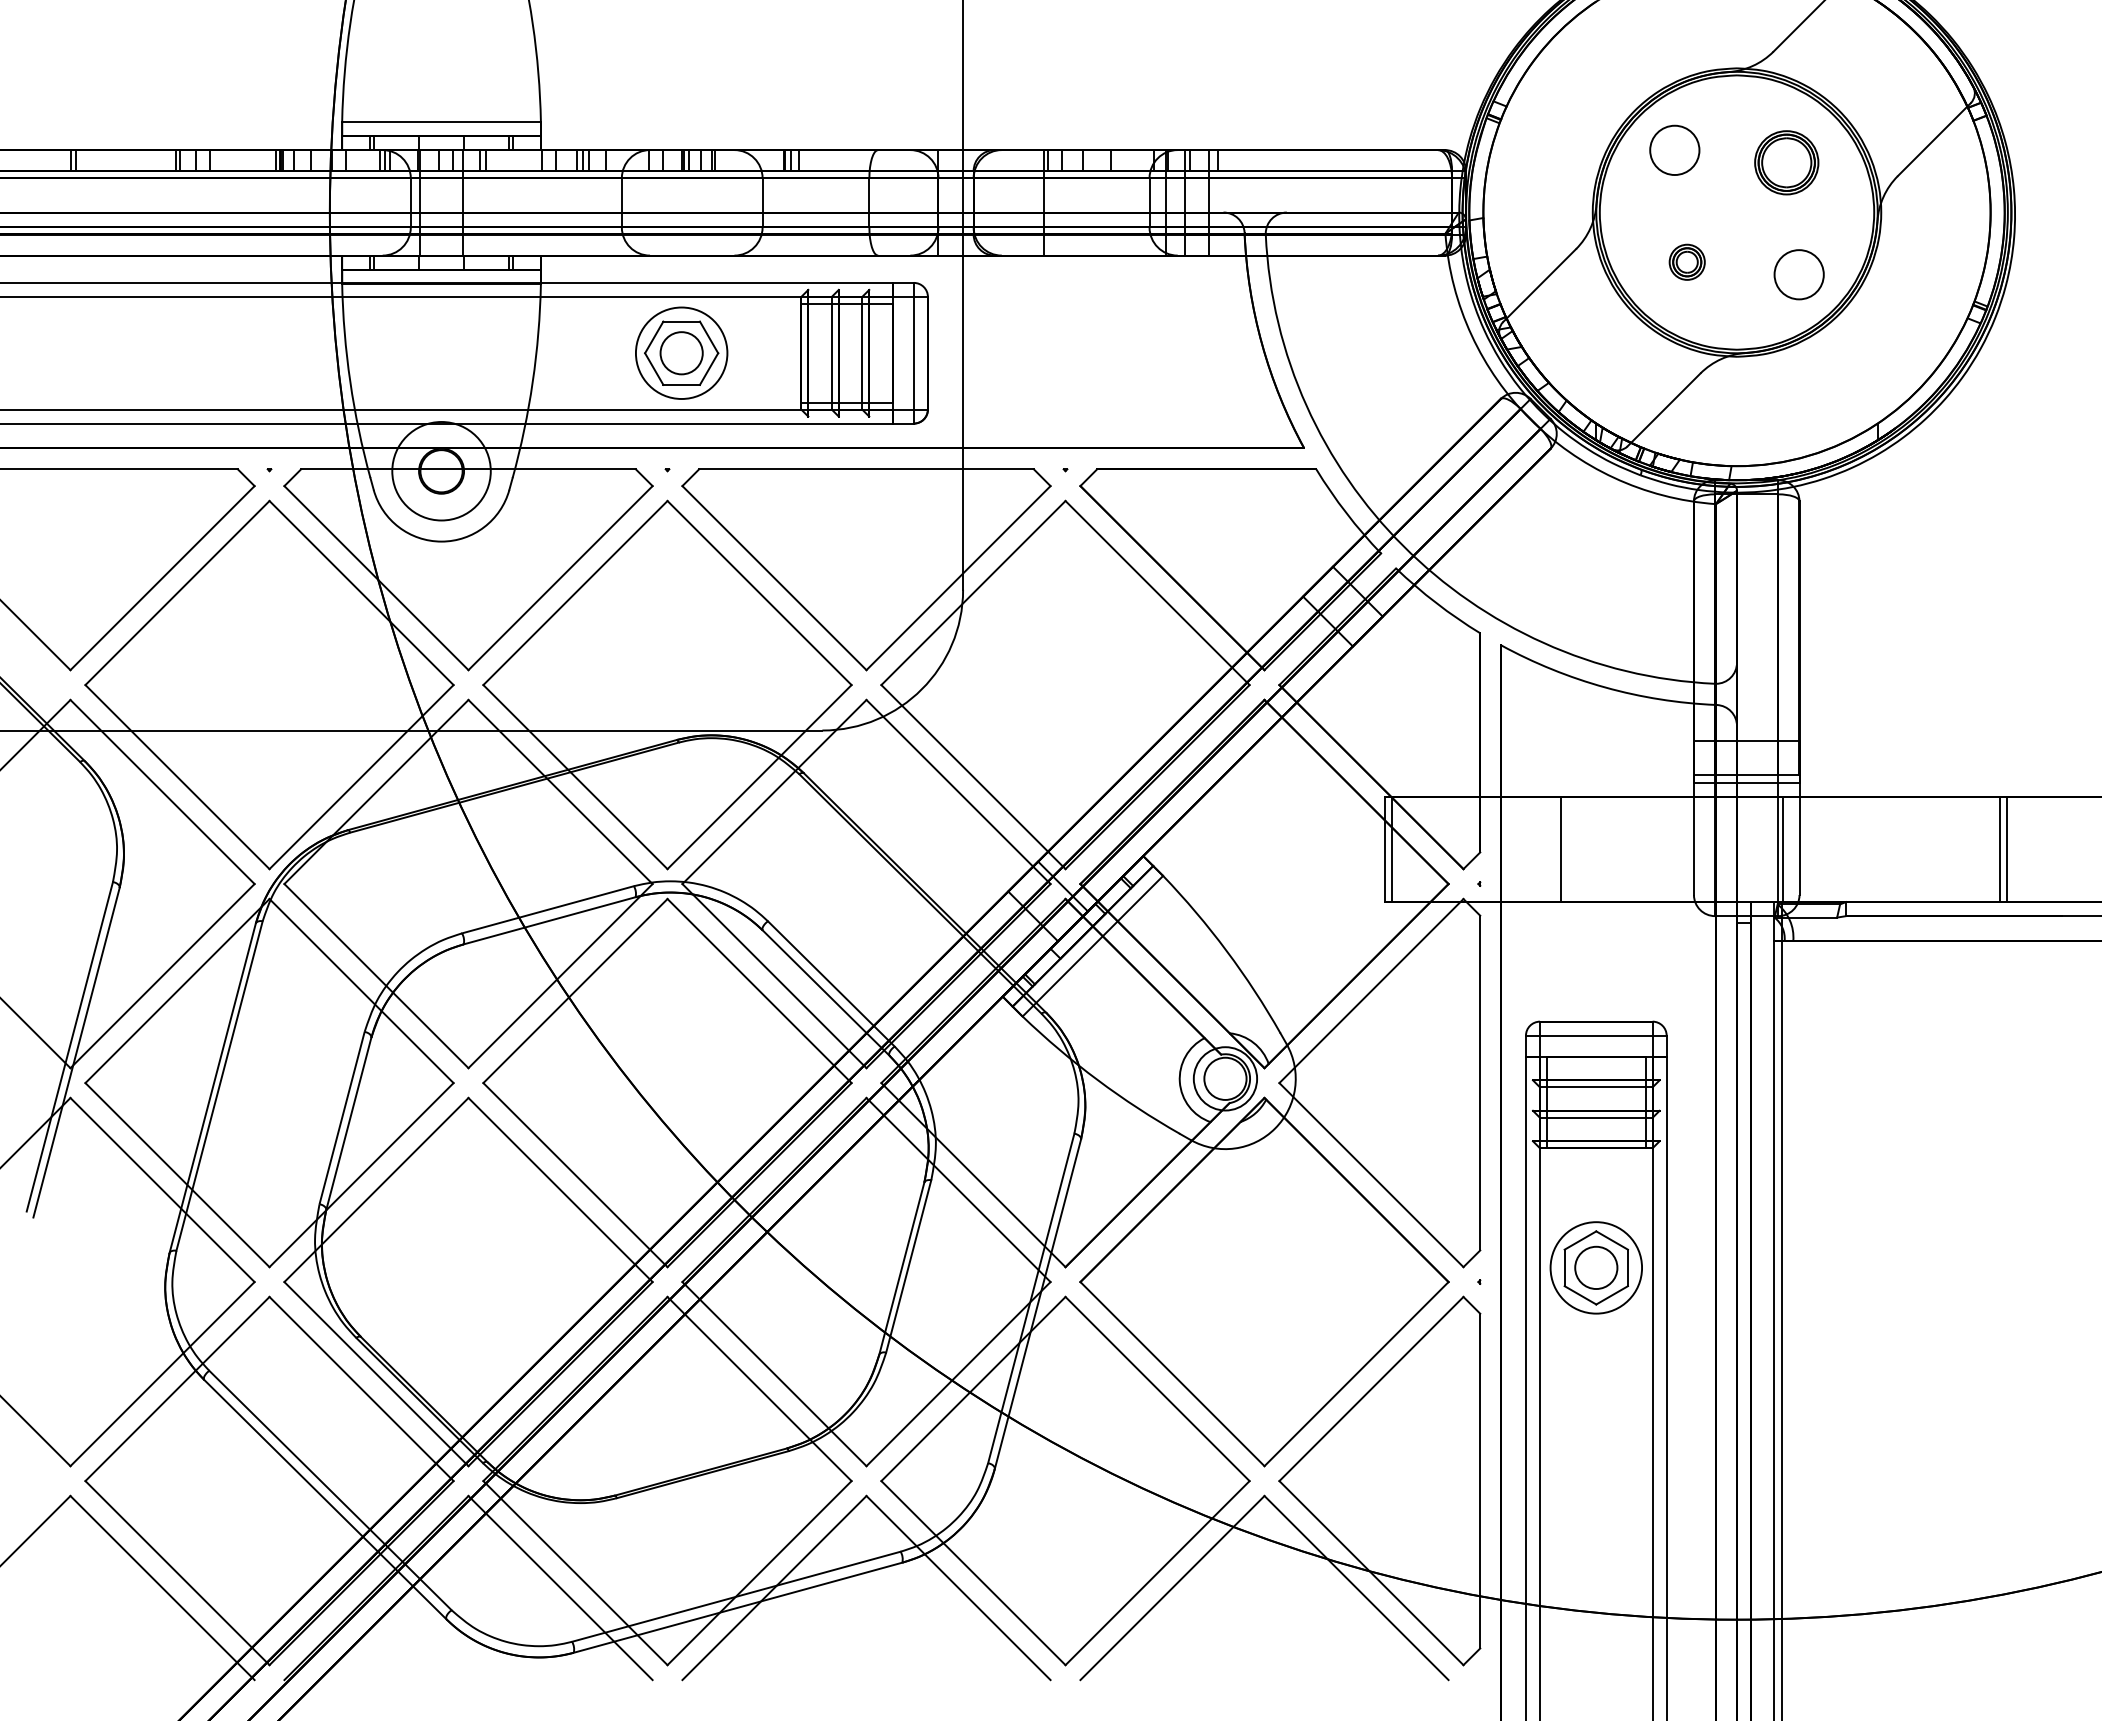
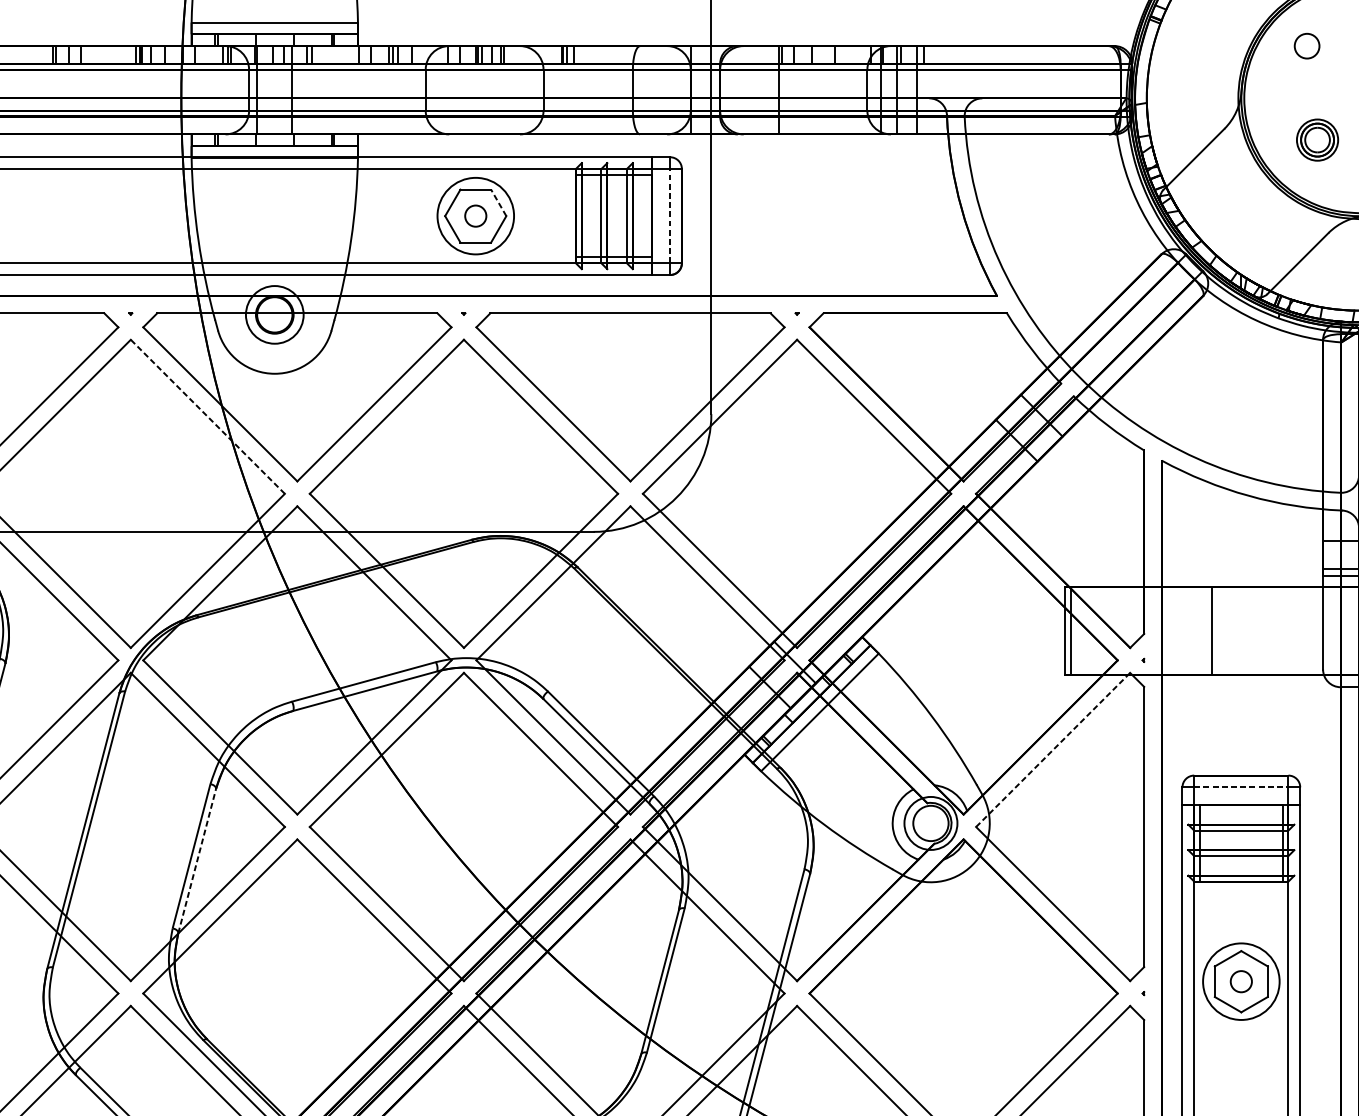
circle: (1674, 149) -> (1306, 45), size x0.6
part: (1686, 261) -> (1316, 139), size x1.4
line: (708, 337) -> (498, 202), solid -> dashed
line: (913, 352) -> (669, 215), solid -> dashed
circle: (681, 353) -> (475, 216), size x0.6
circle: (441, 471) -> (274, 315), size x0.7
line: (361, 592) -> (207, 416), solid -> dashed
line: (1371, 990) -> (1053, 749), solid -> dashed
line: (1596, 1035) -> (1241, 787), solid -> dashed
line: (348, 1123) -> (196, 860), solid -> dashed
circle: (1596, 1267) -> (1241, 981), size x0.6

